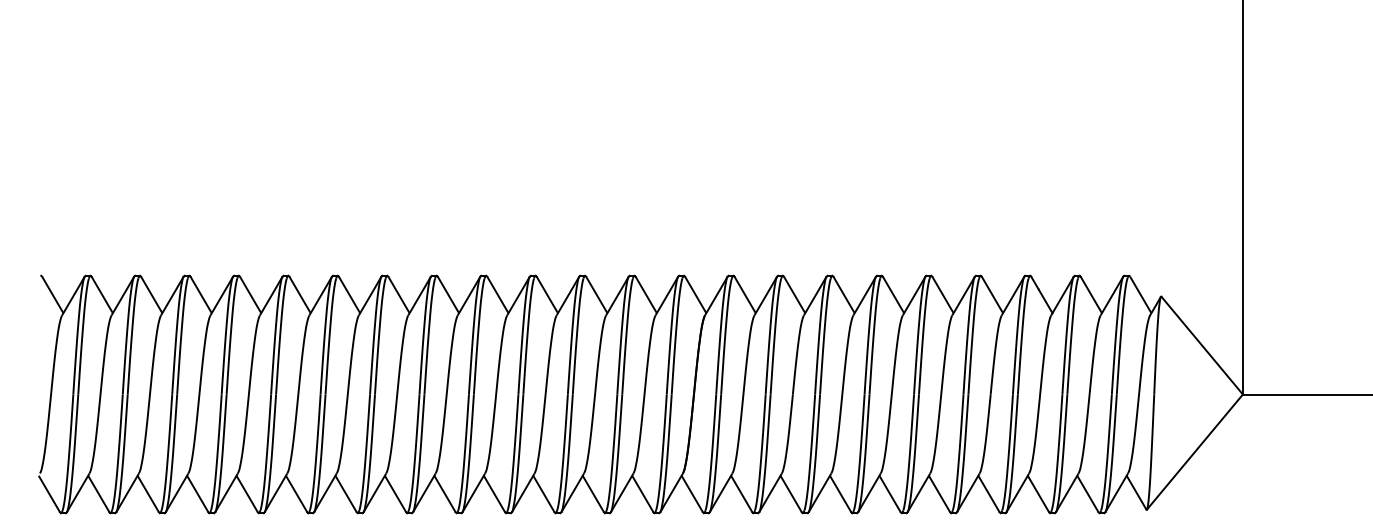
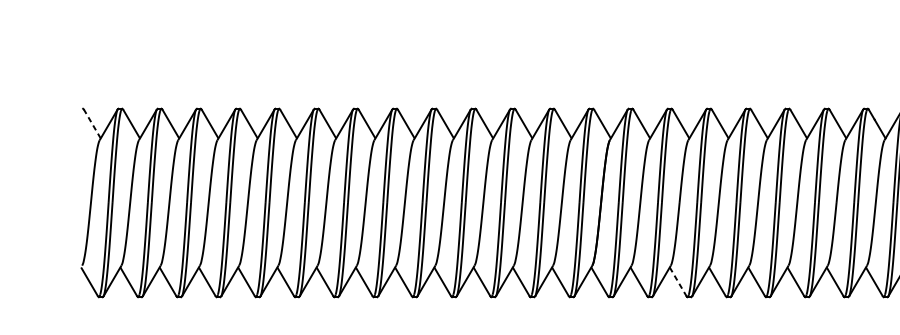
line: (53, 295) -> (92, 124), solid -> dashed
line: (791, 493) -> (678, 281), solid -> dashed

